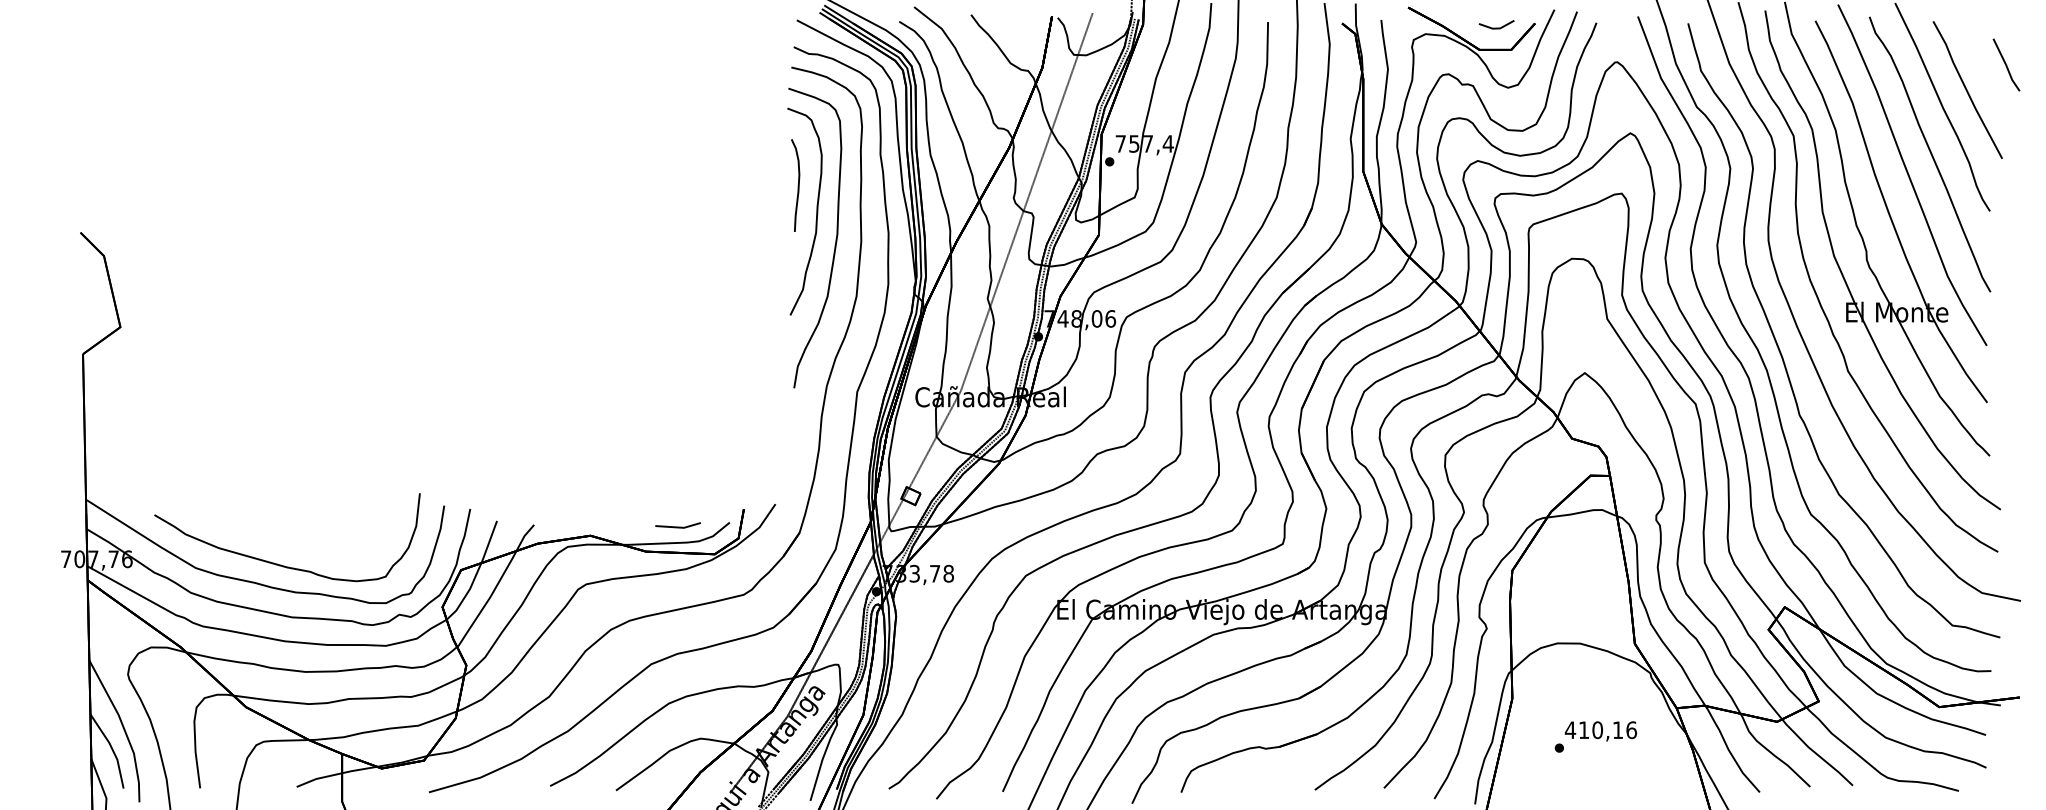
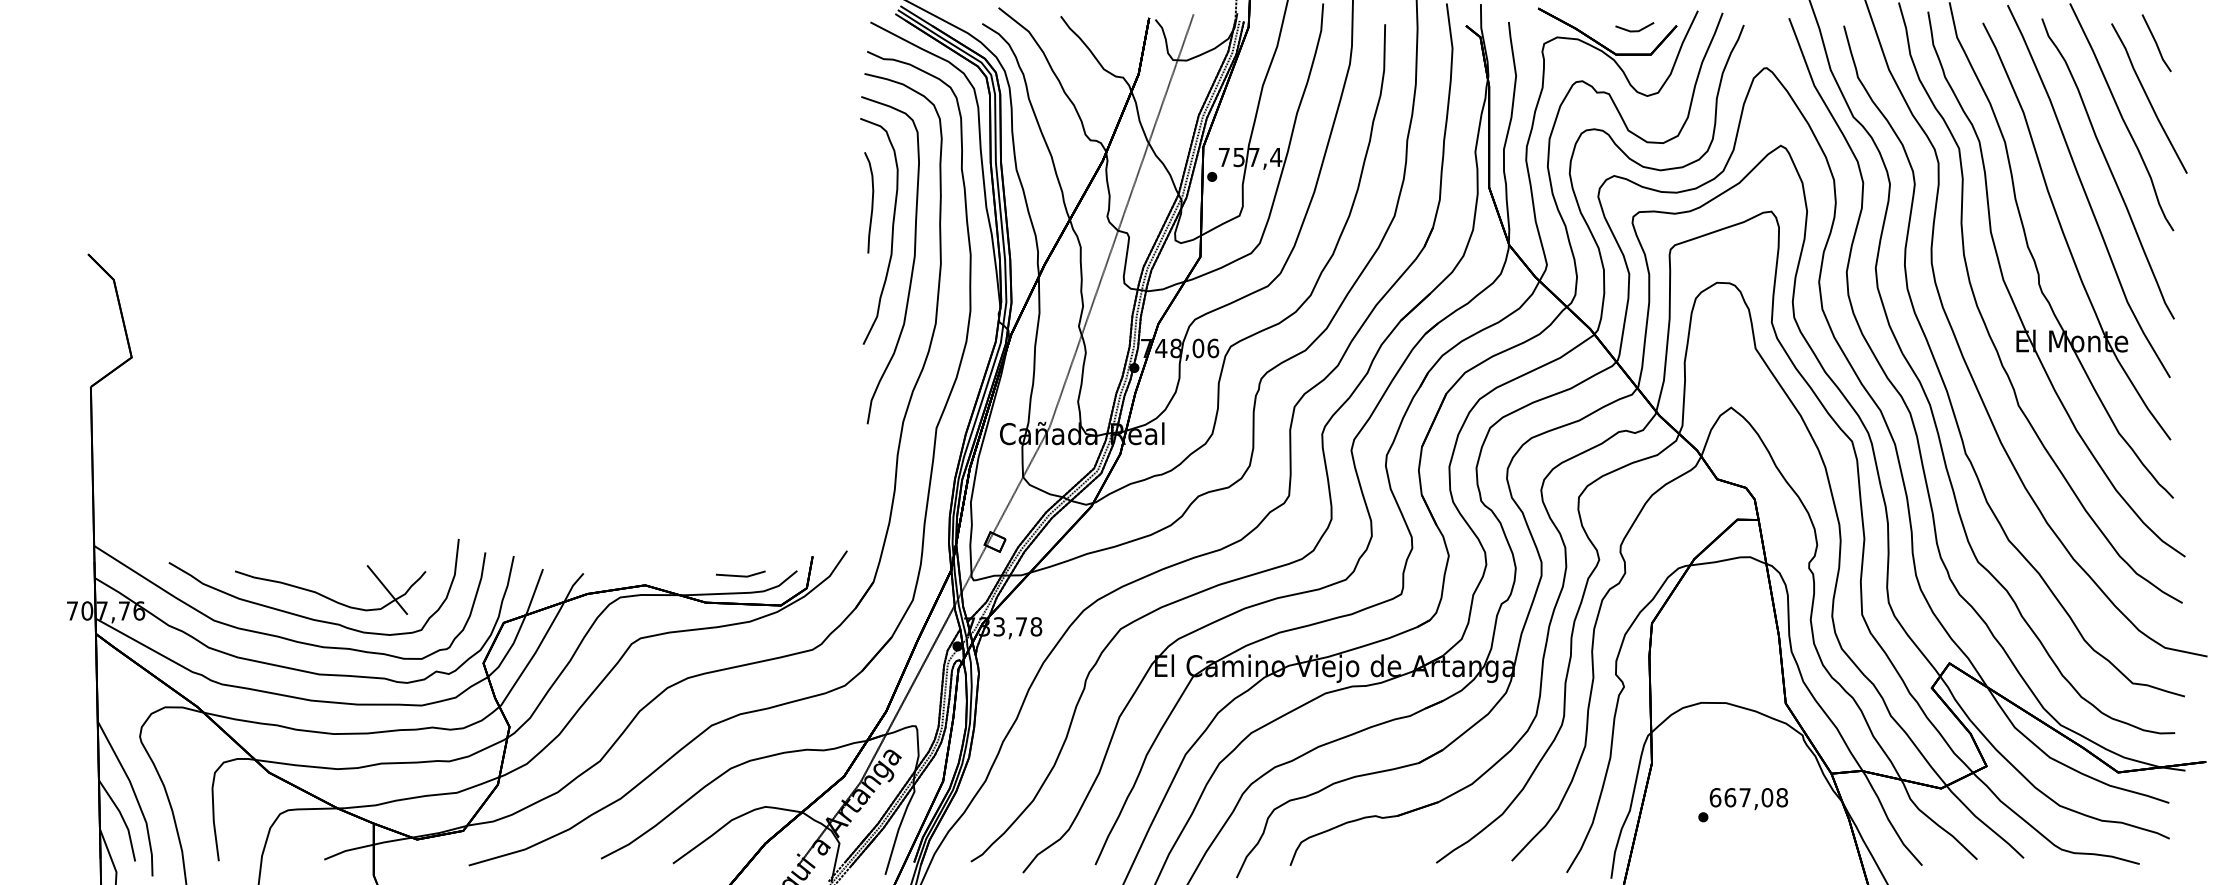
line: (2006, 65) -> (2156, 43), moved
part: (299, 546) -> (327, 596), added
text: (1600, 730) -> (1748, 797), 410,16 -> 667,08

